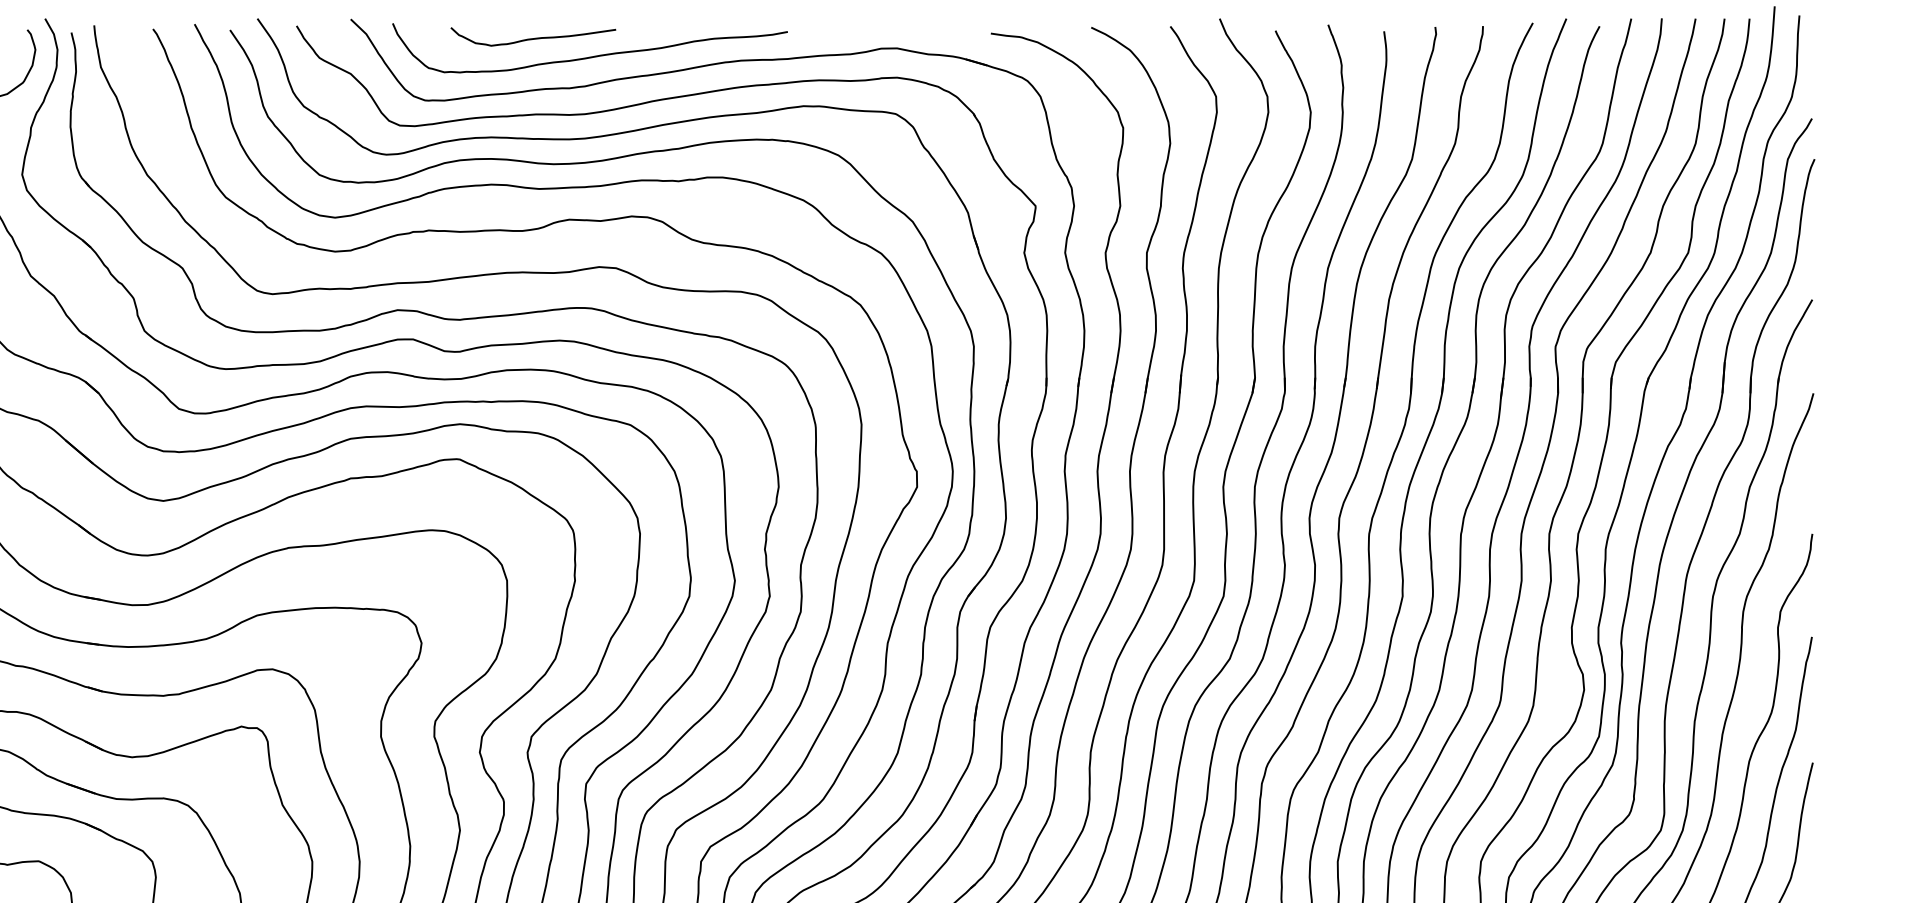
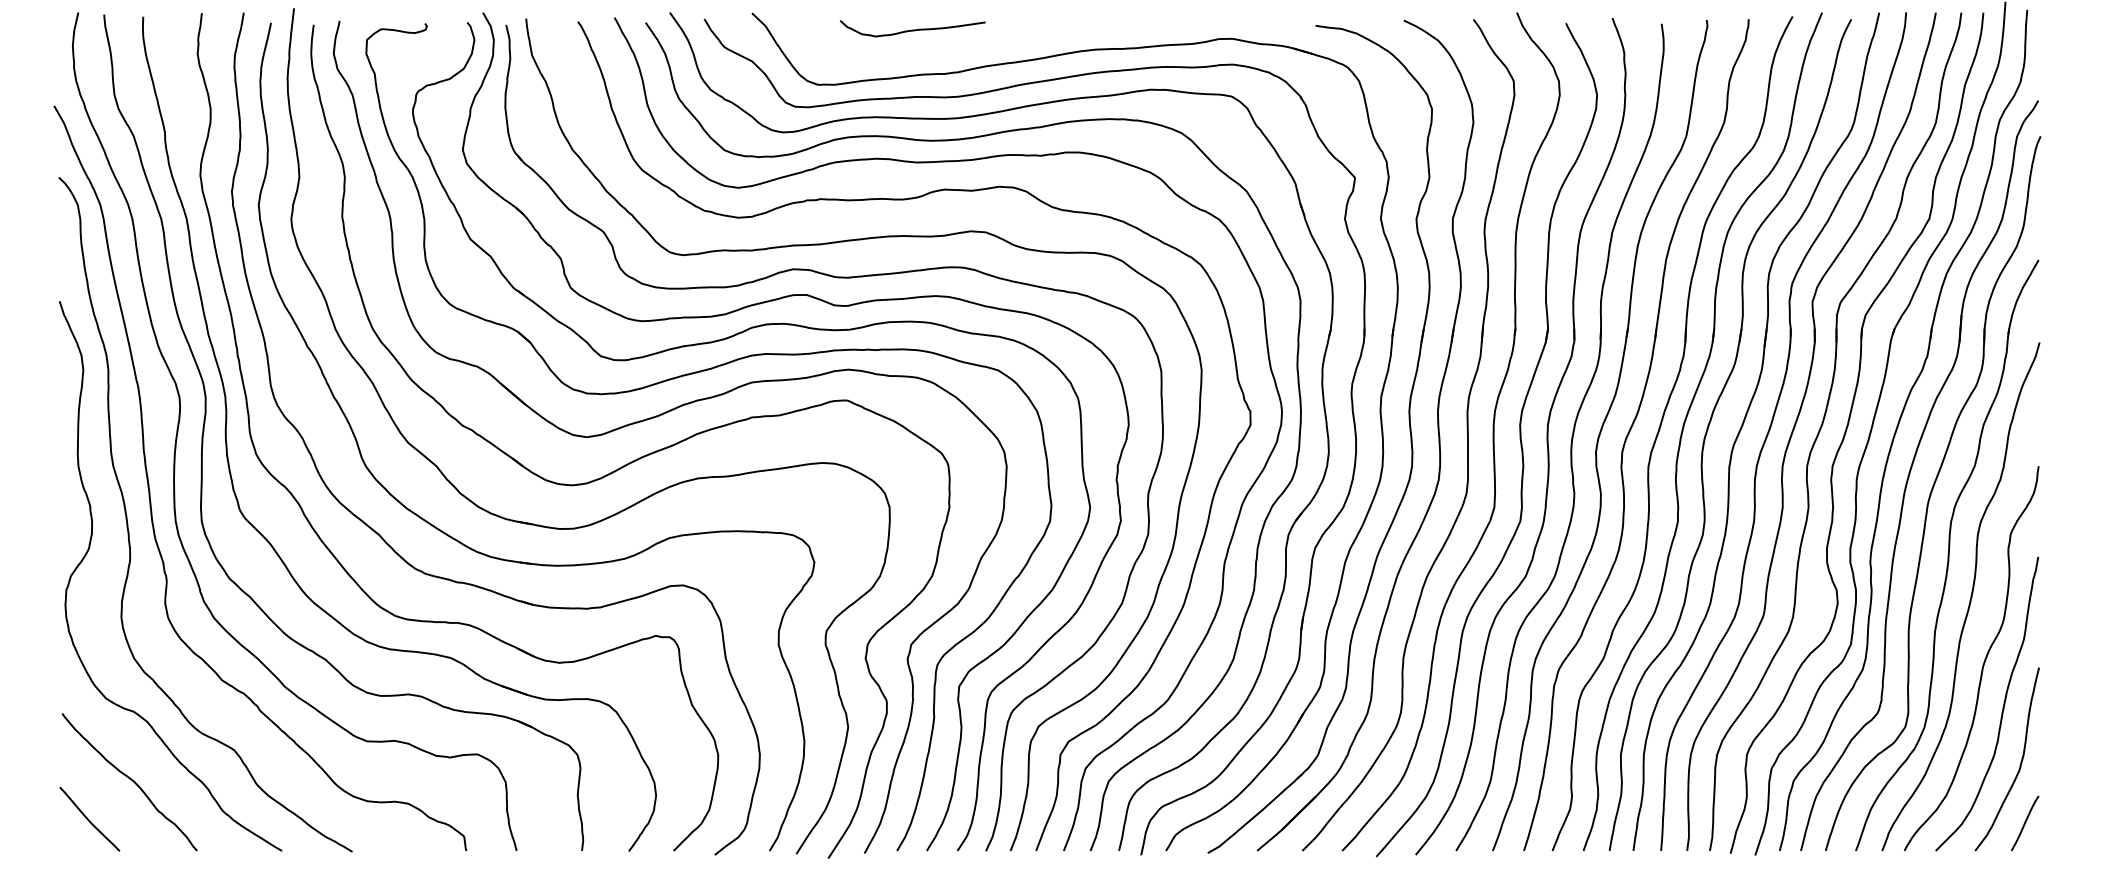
curve: (590, 55) -> (963, 45), removed

